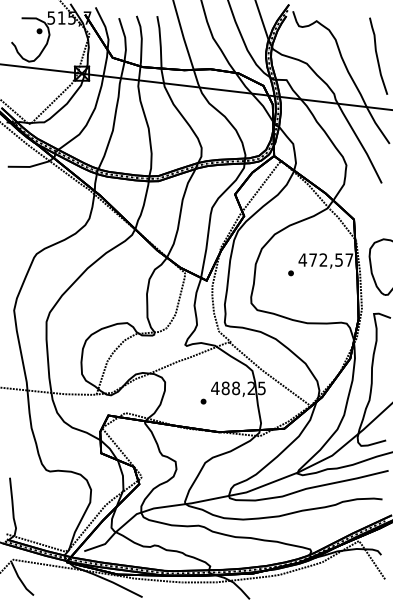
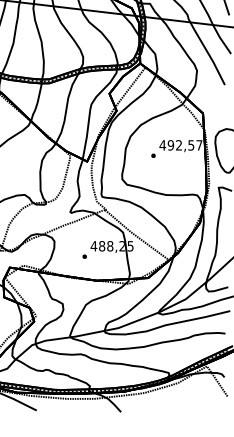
text: (313, 259) -> (171, 144), 472,57 -> 492,57

